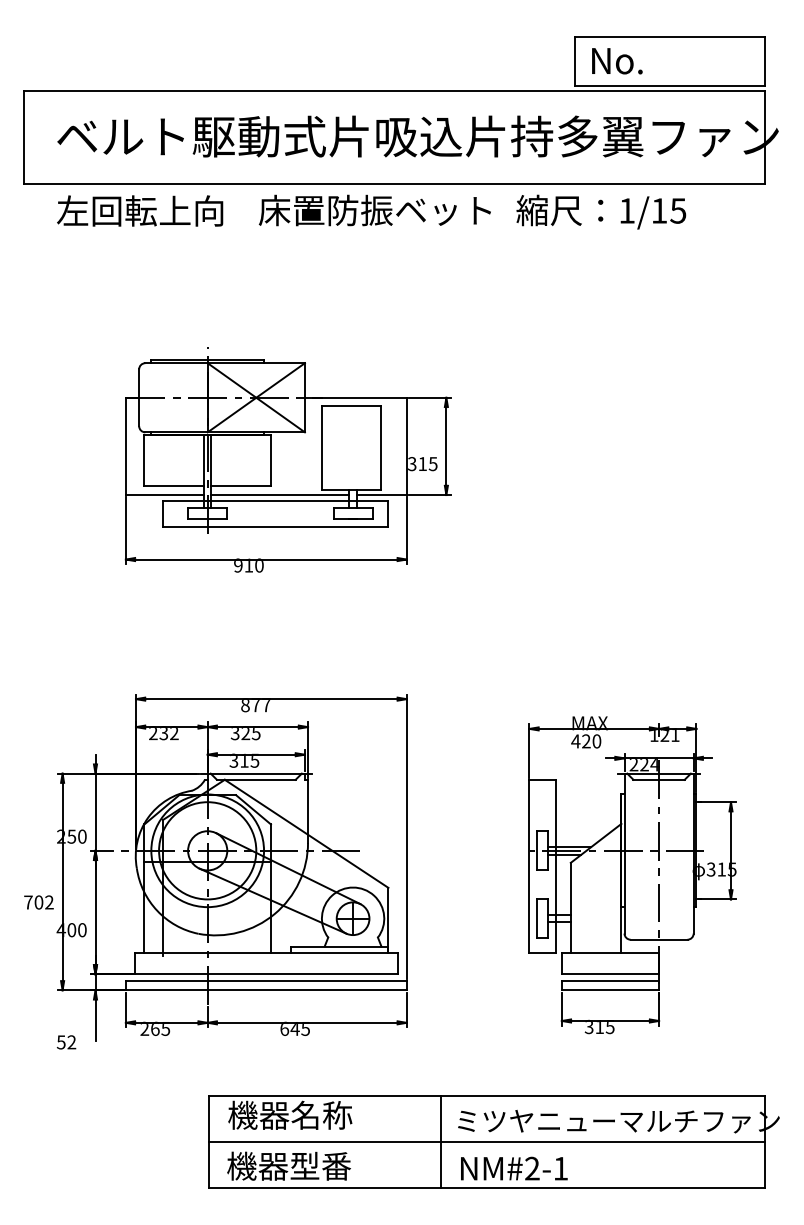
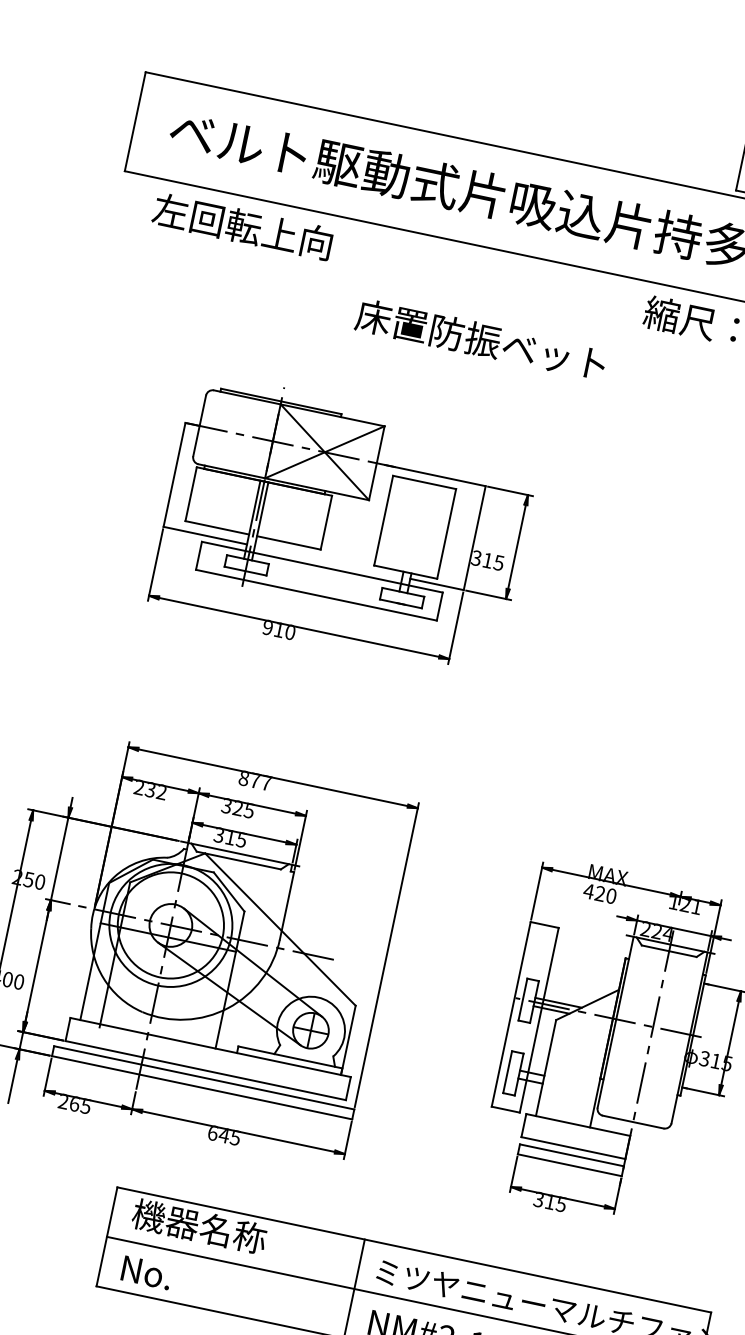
text: (374, 210) -> (480, 339), moved
line: (280, 495) -> (328, 562), removed
text: (289, 1165) -> (187, 1280), 機器型番 -> No.

